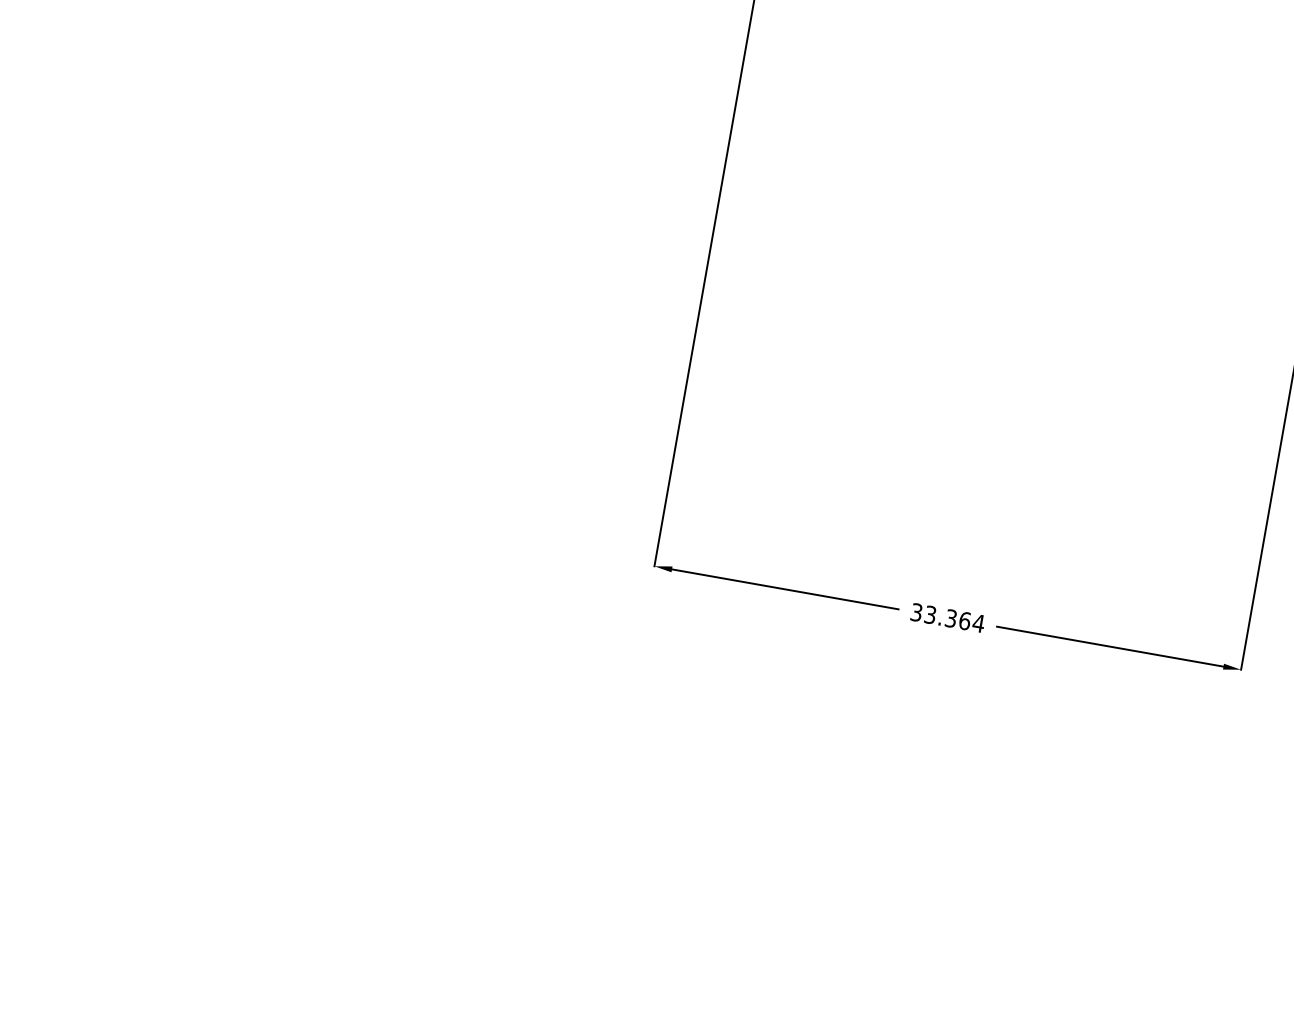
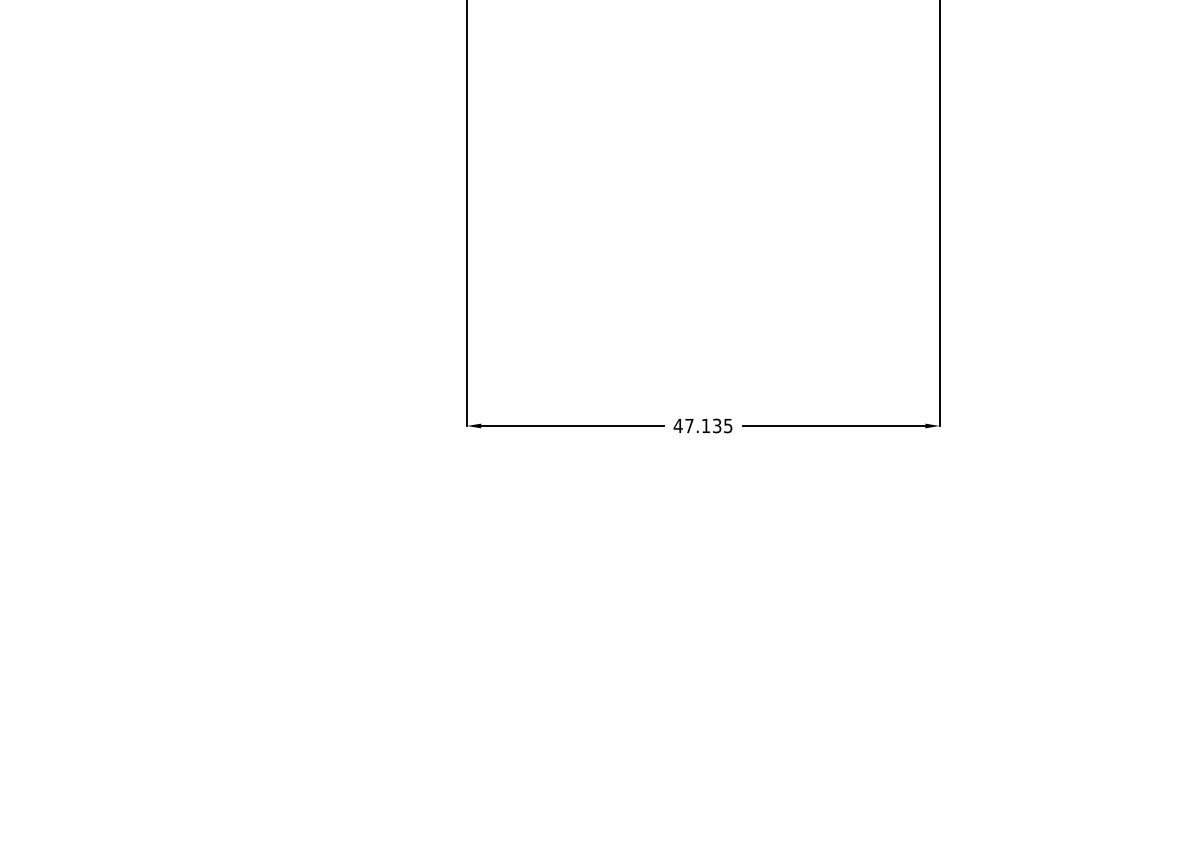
text: (946, 617) -> (702, 425), 33.364 -> 47.135

